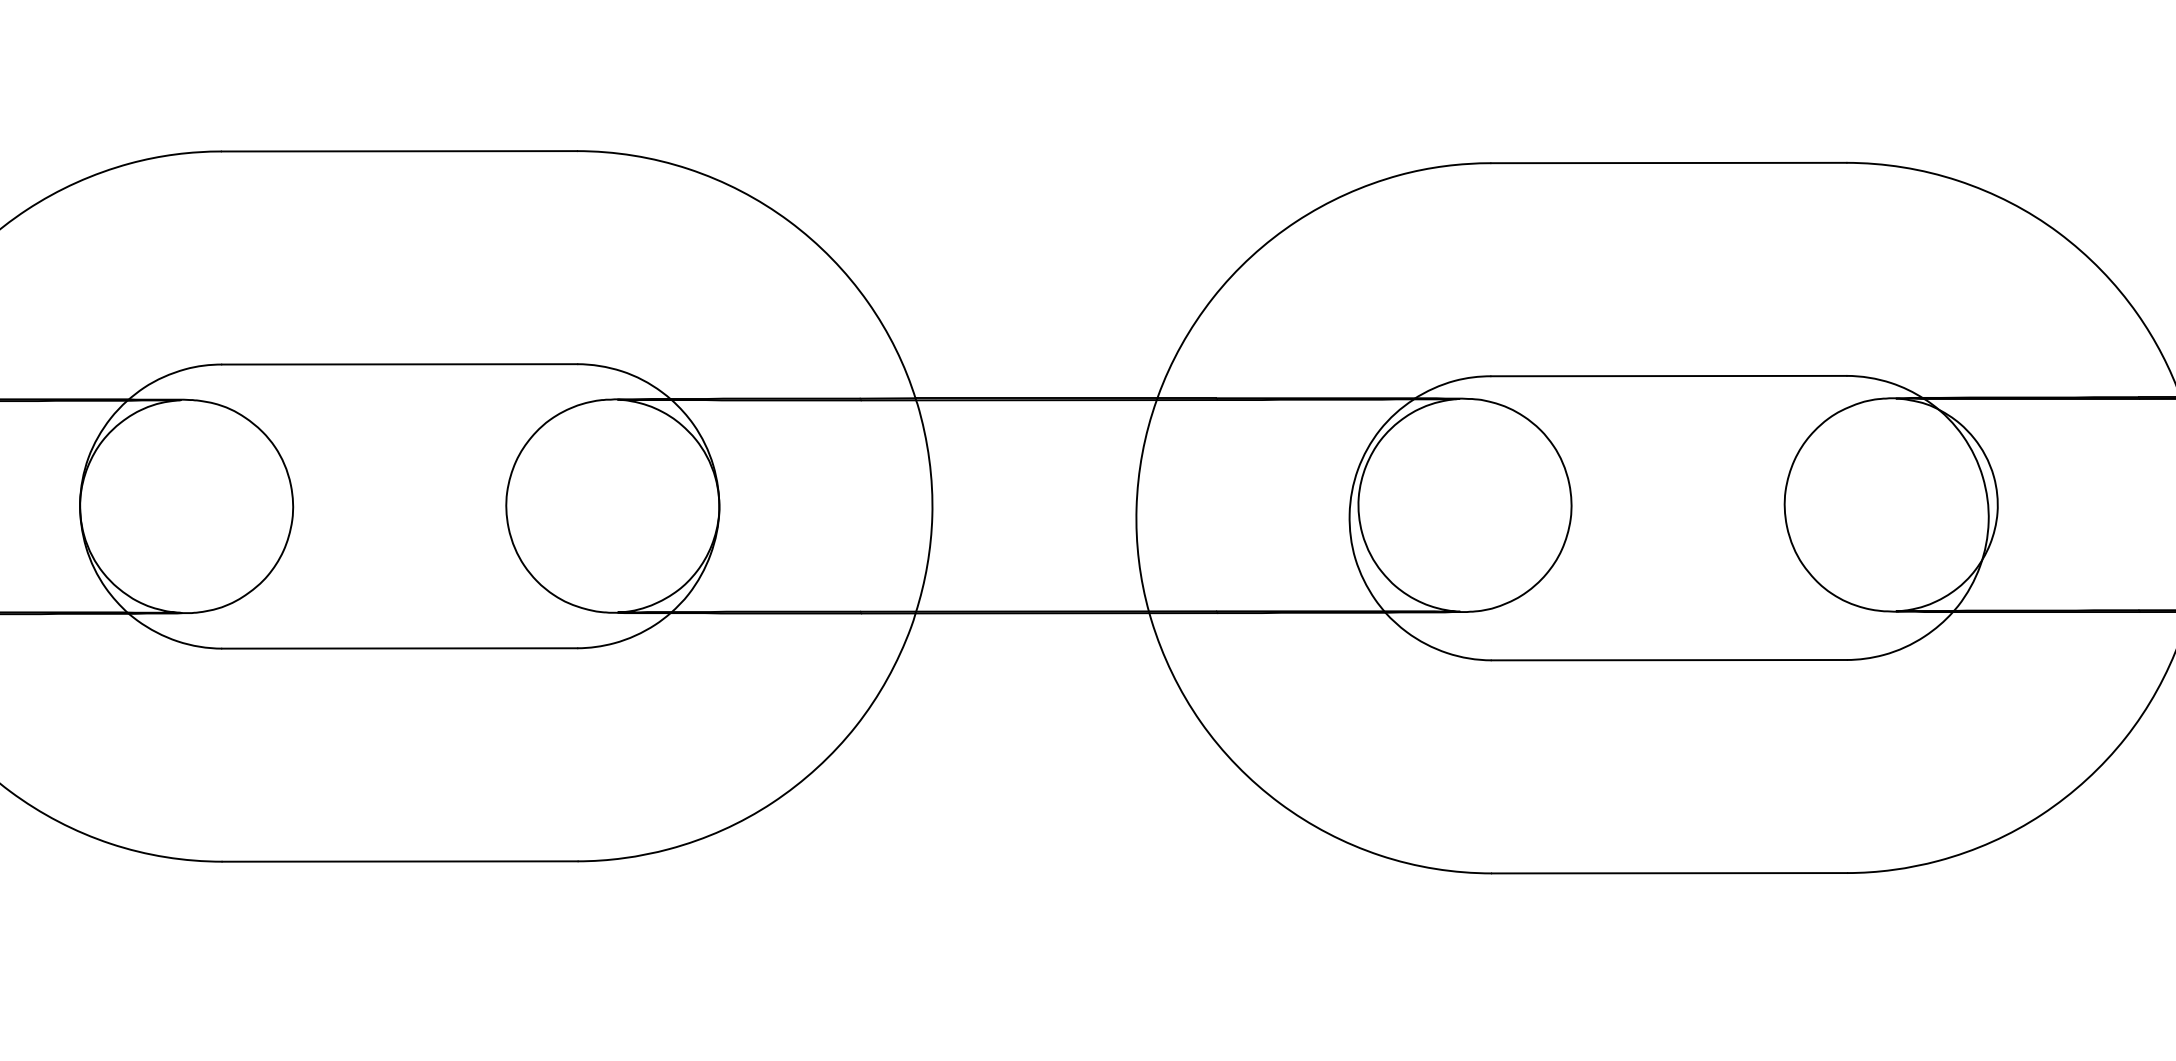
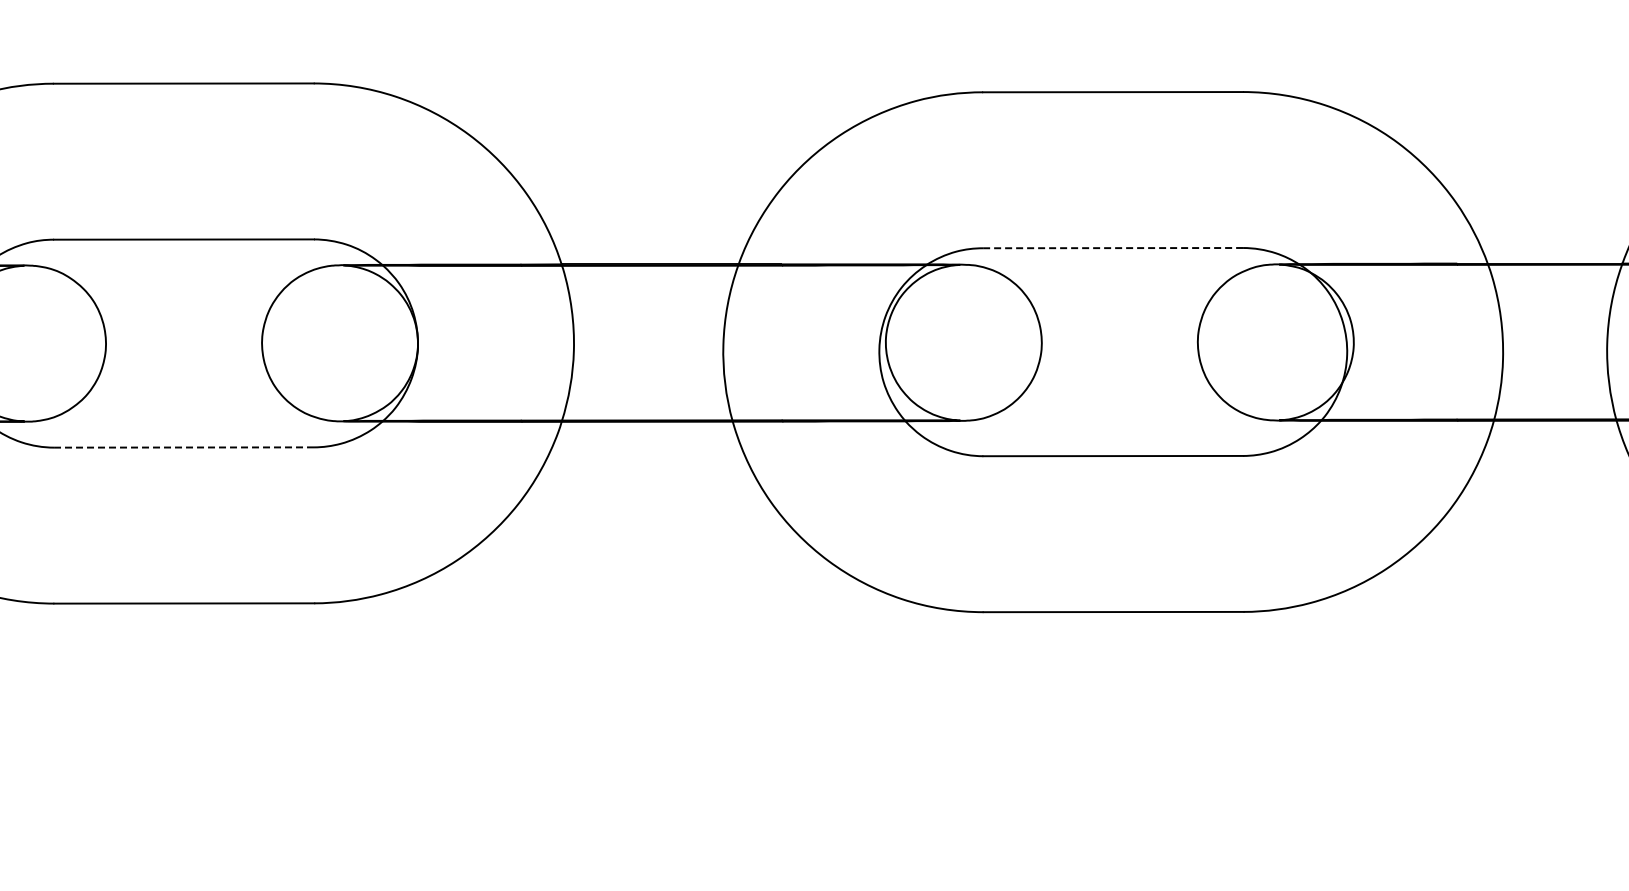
line: (1669, 376) -> (1113, 248), solid -> dashed
line: (400, 648) -> (184, 447), solid -> dashed

